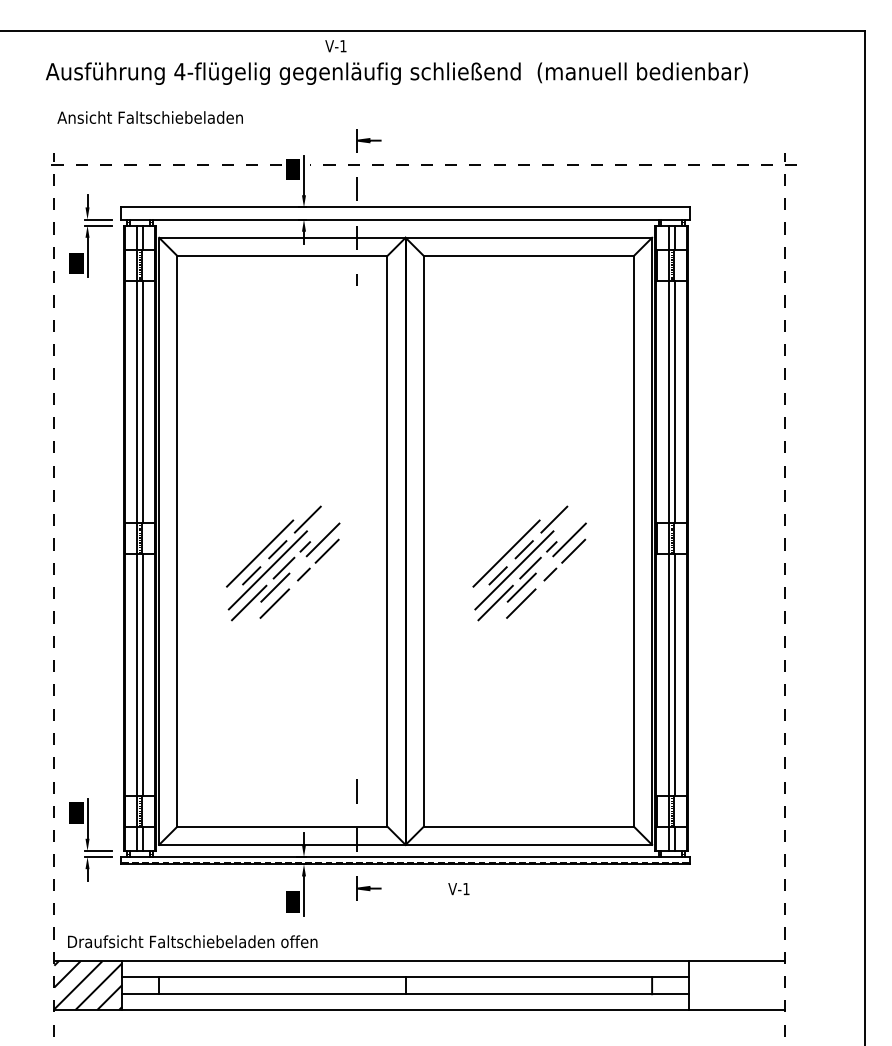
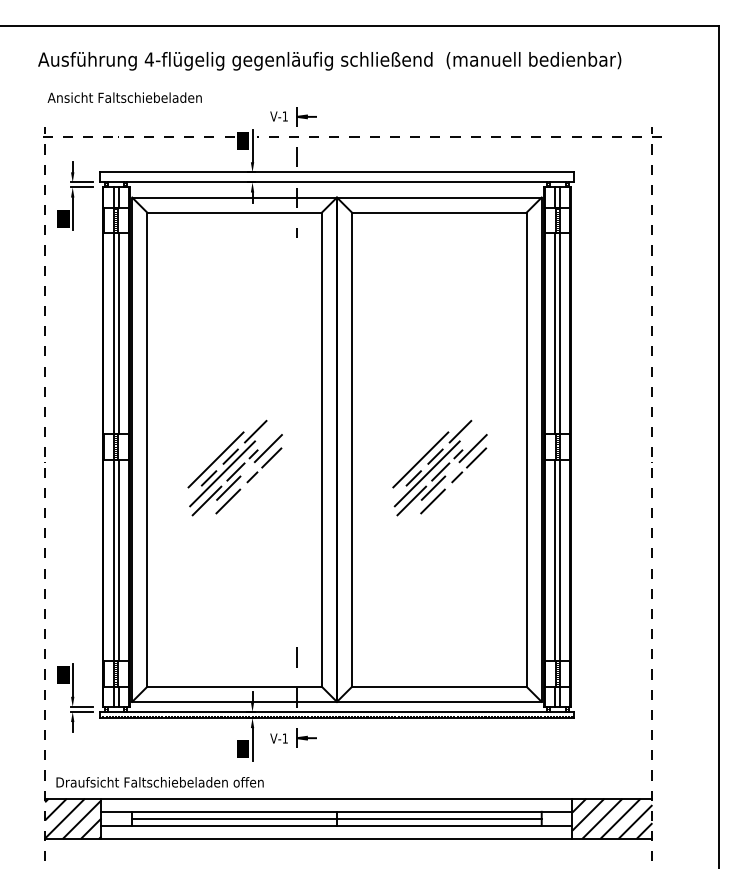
text: (335, 46) -> (278, 116), moved
text: (458, 889) -> (278, 738), moved
line: (405, 985) -> (336, 818), added
hatch: (737, 985) -> (612, 818), added

